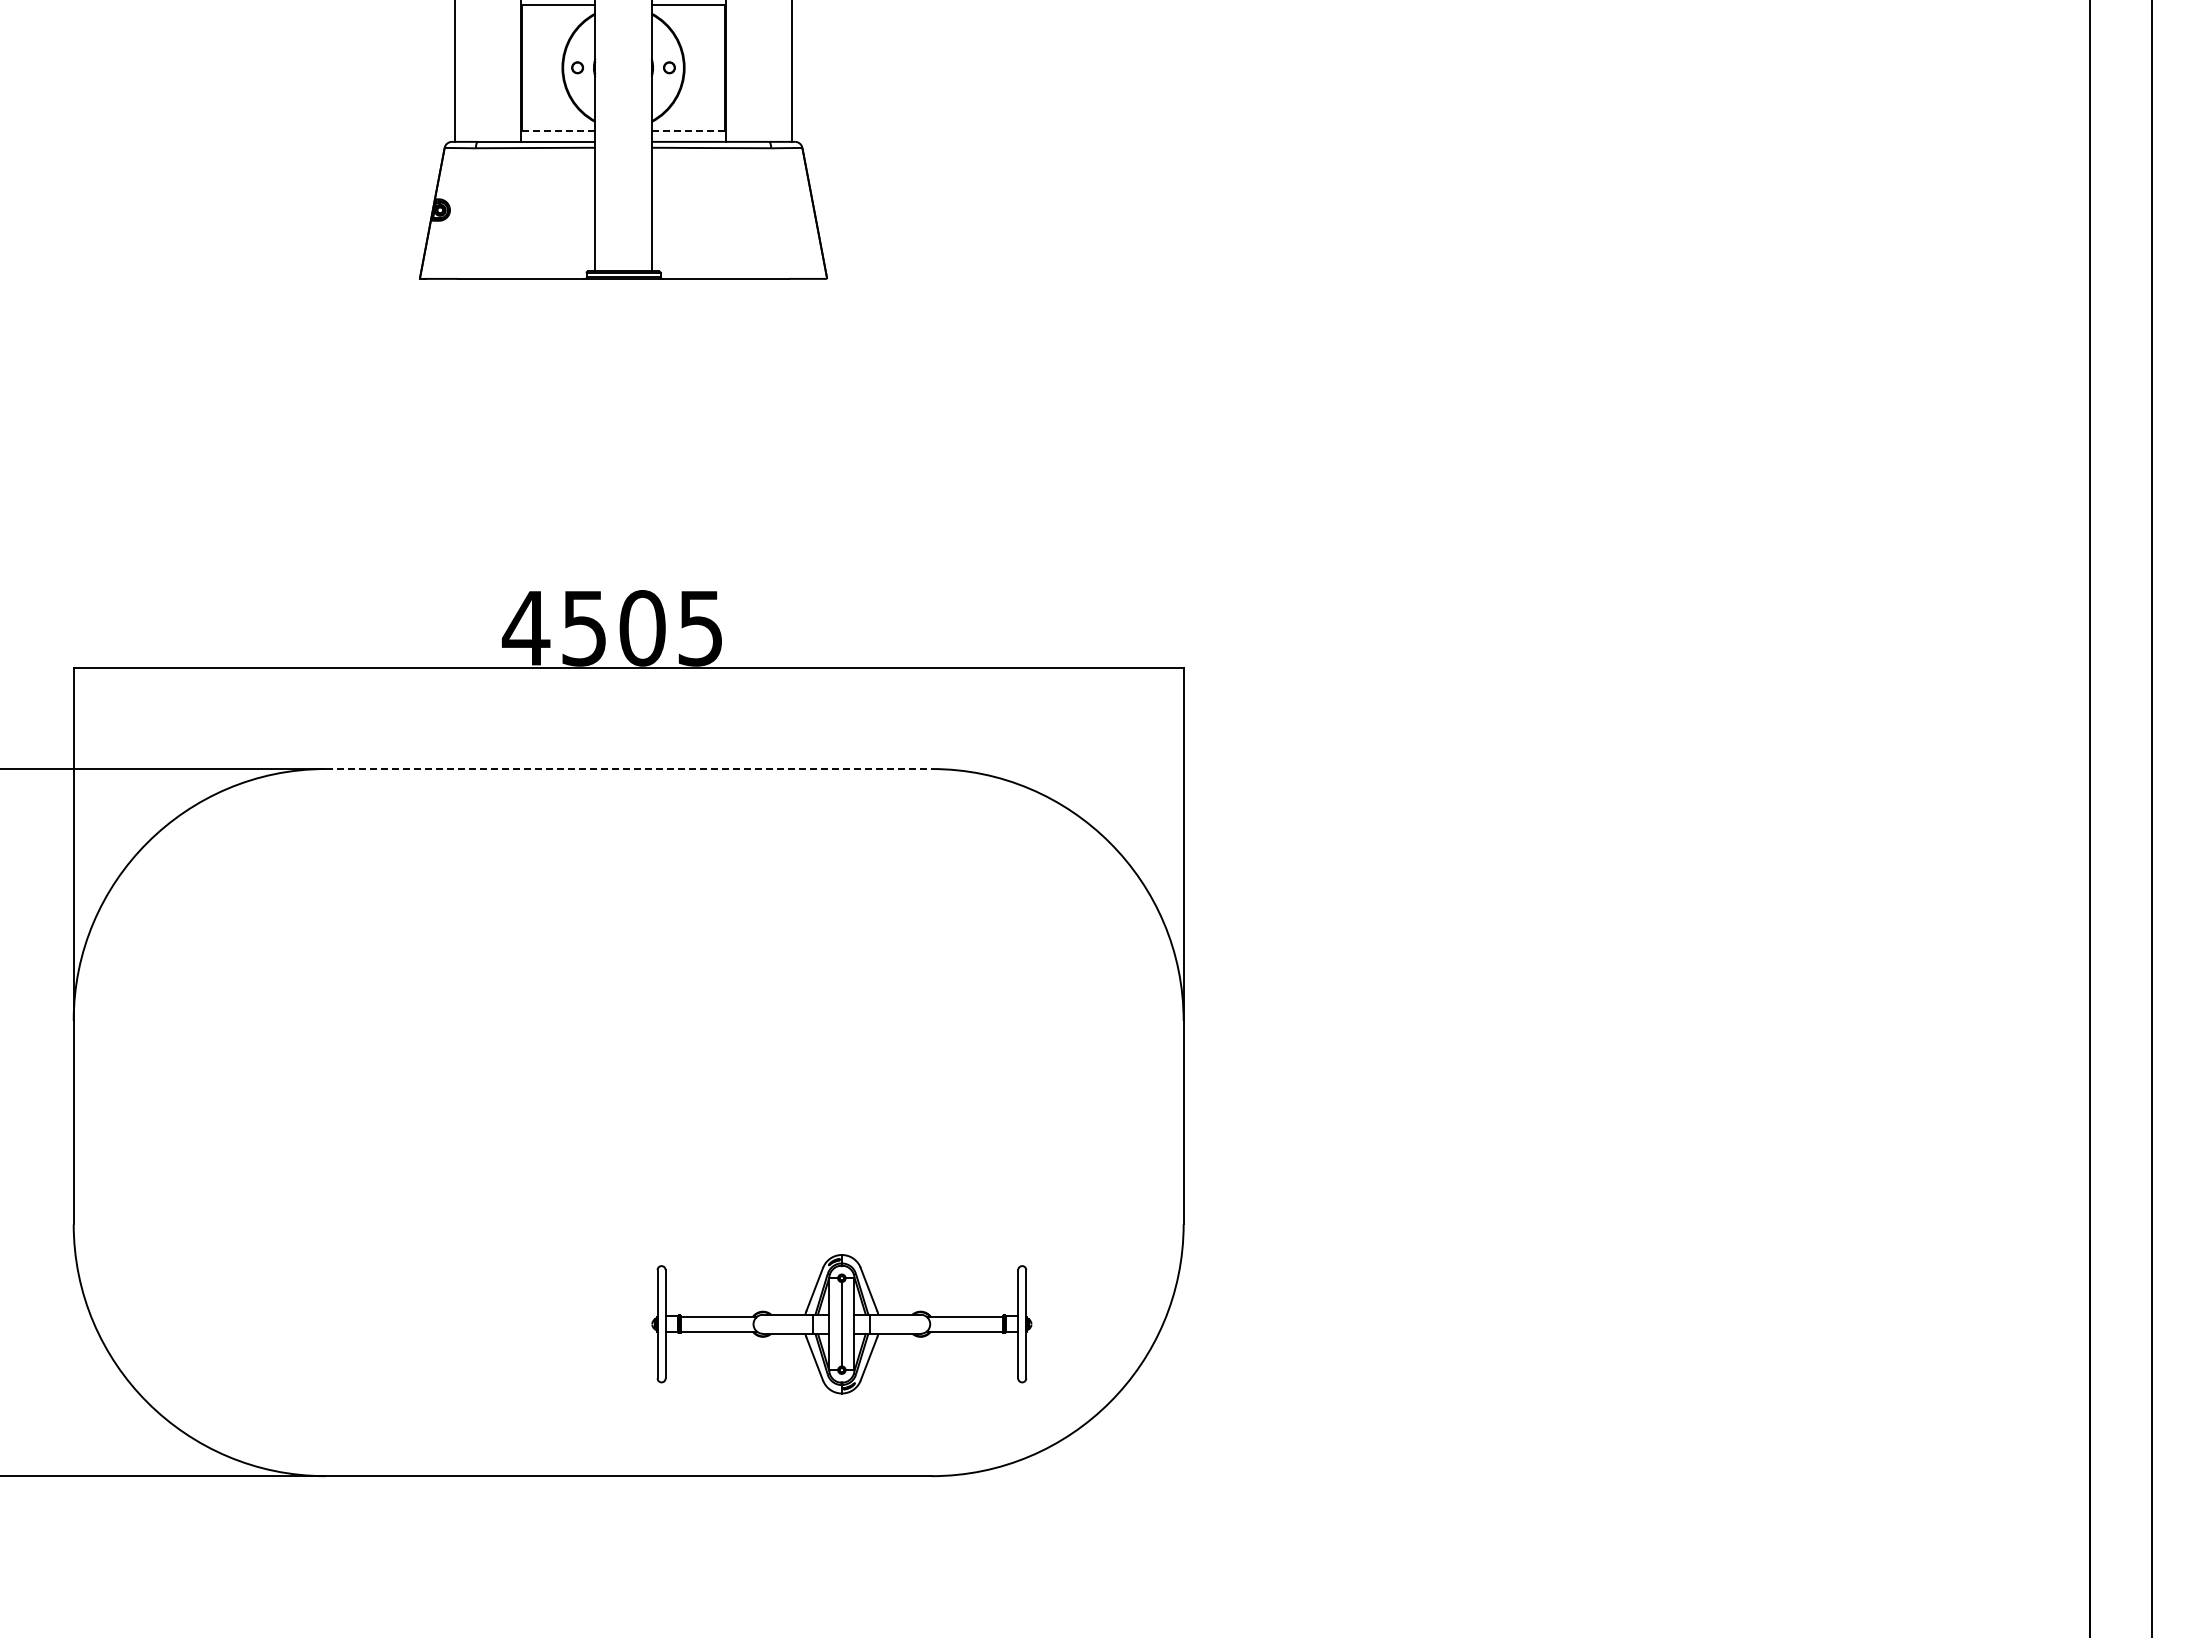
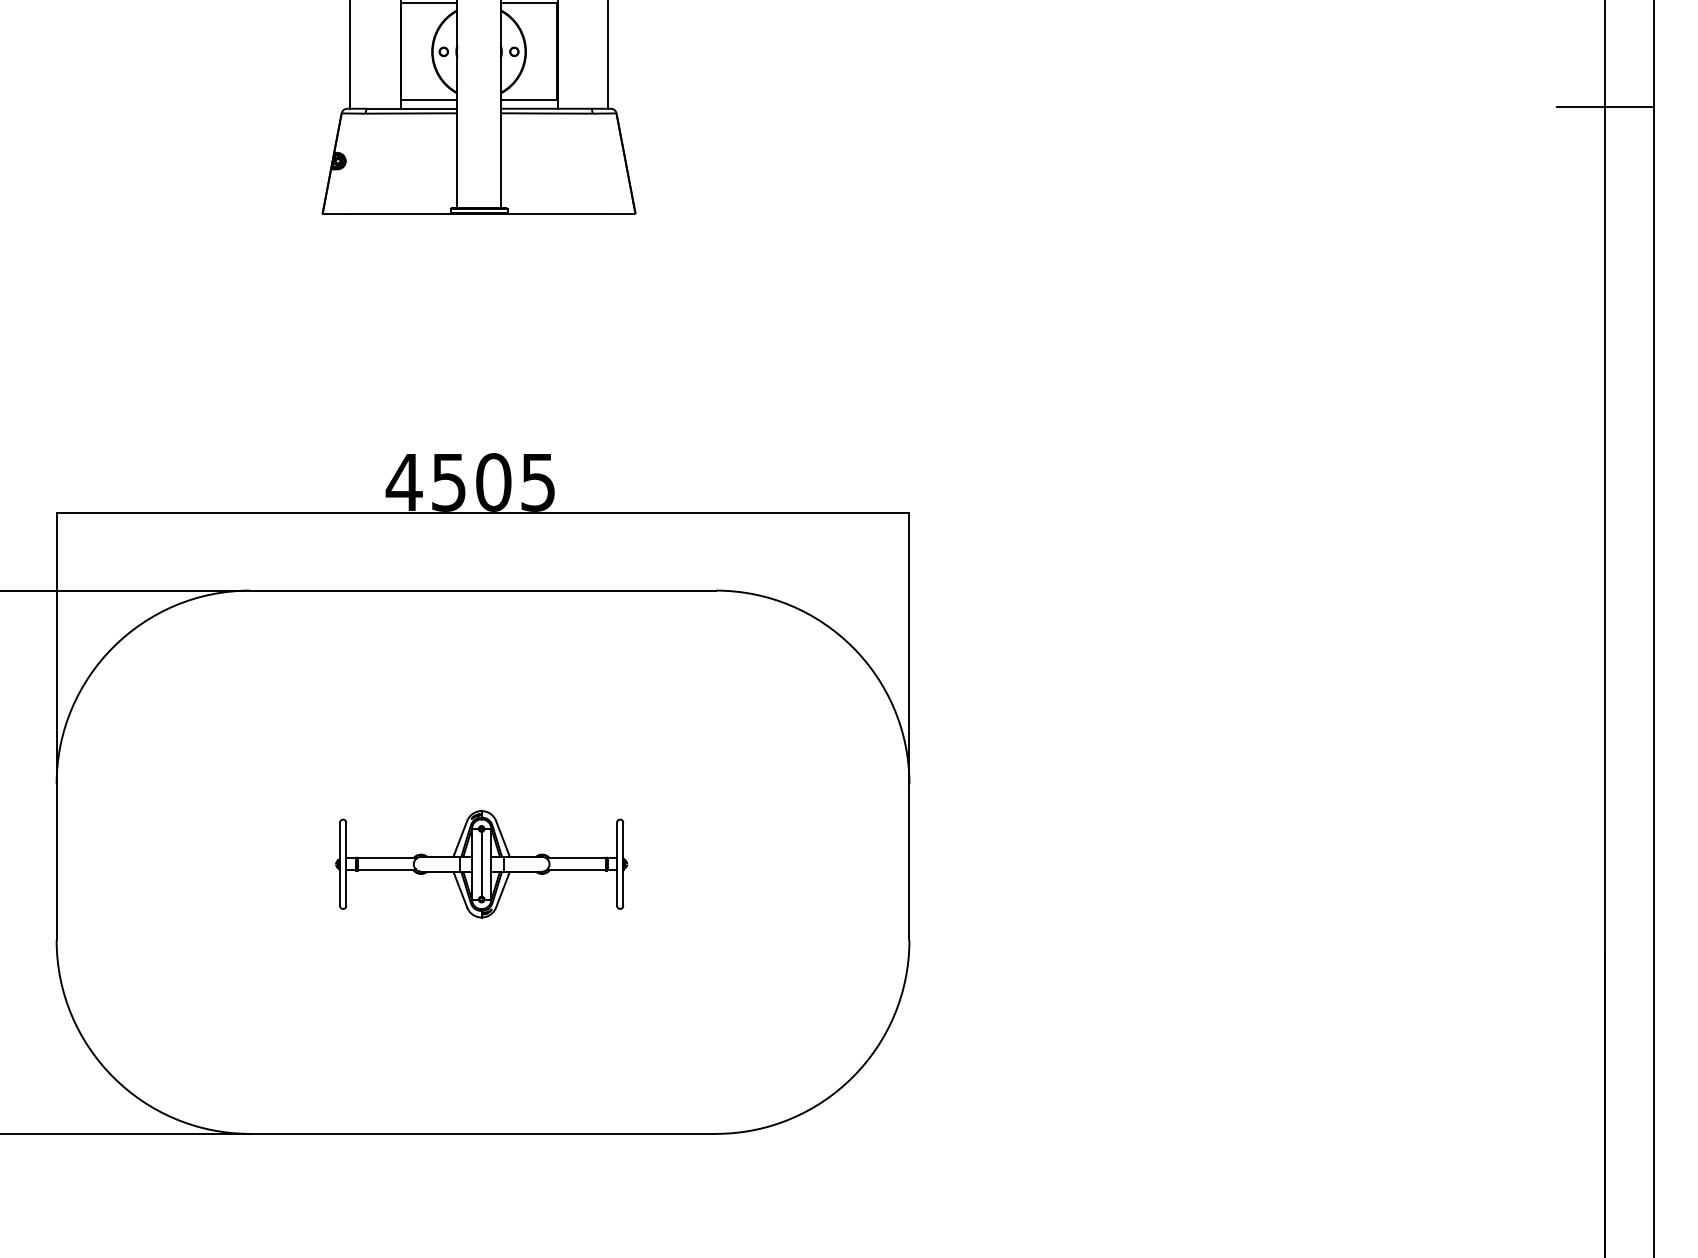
line: (558, 130) -> (429, 100), dashed -> solid
line: (688, 130) -> (529, 100), dashed -> solid
line: (2089, 139) -> (1605, 106), added
line: (629, 769) -> (483, 590), dashed -> solid
part: (841, 1324) -> (481, 864), moved

